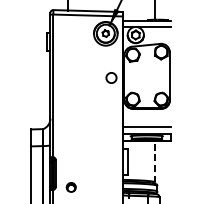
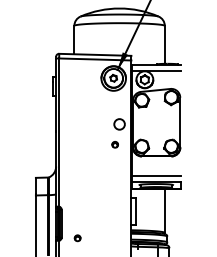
part: (106, 97) -> (114, 144), added
line: (154, 161) -> (164, 211), dashed -> solid
part: (70, 187) -> (77, 238), size x0.62

